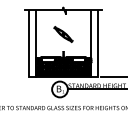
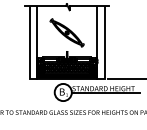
part: (62, 34) -> (66, 32), size x1.67

